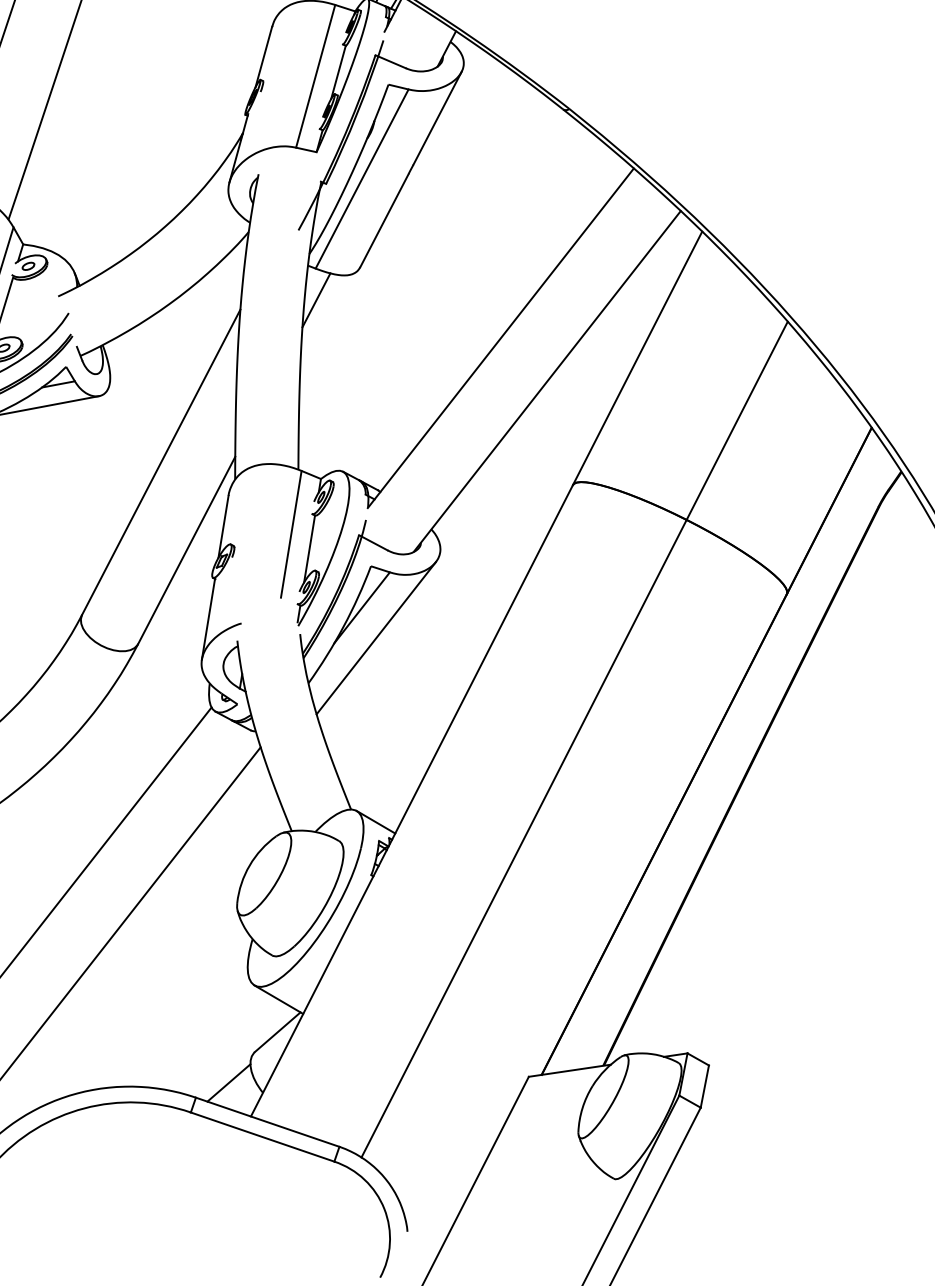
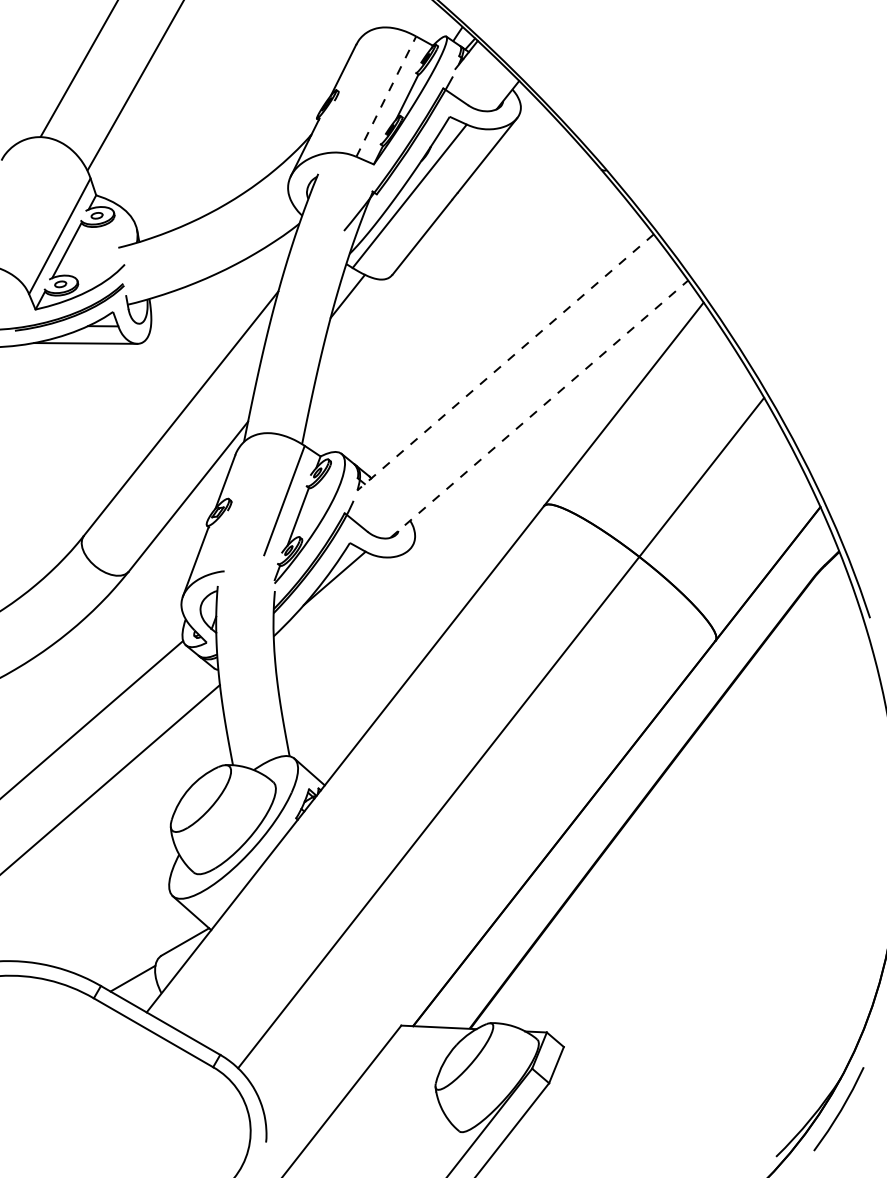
line: (315, 76) -> (386, 96), solid -> dashed
line: (500, 338) -> (505, 362), solid -> dashed
line: (547, 380) -> (539, 408), solid -> dashed
line: (375, 637) -> (341, 607), removed

